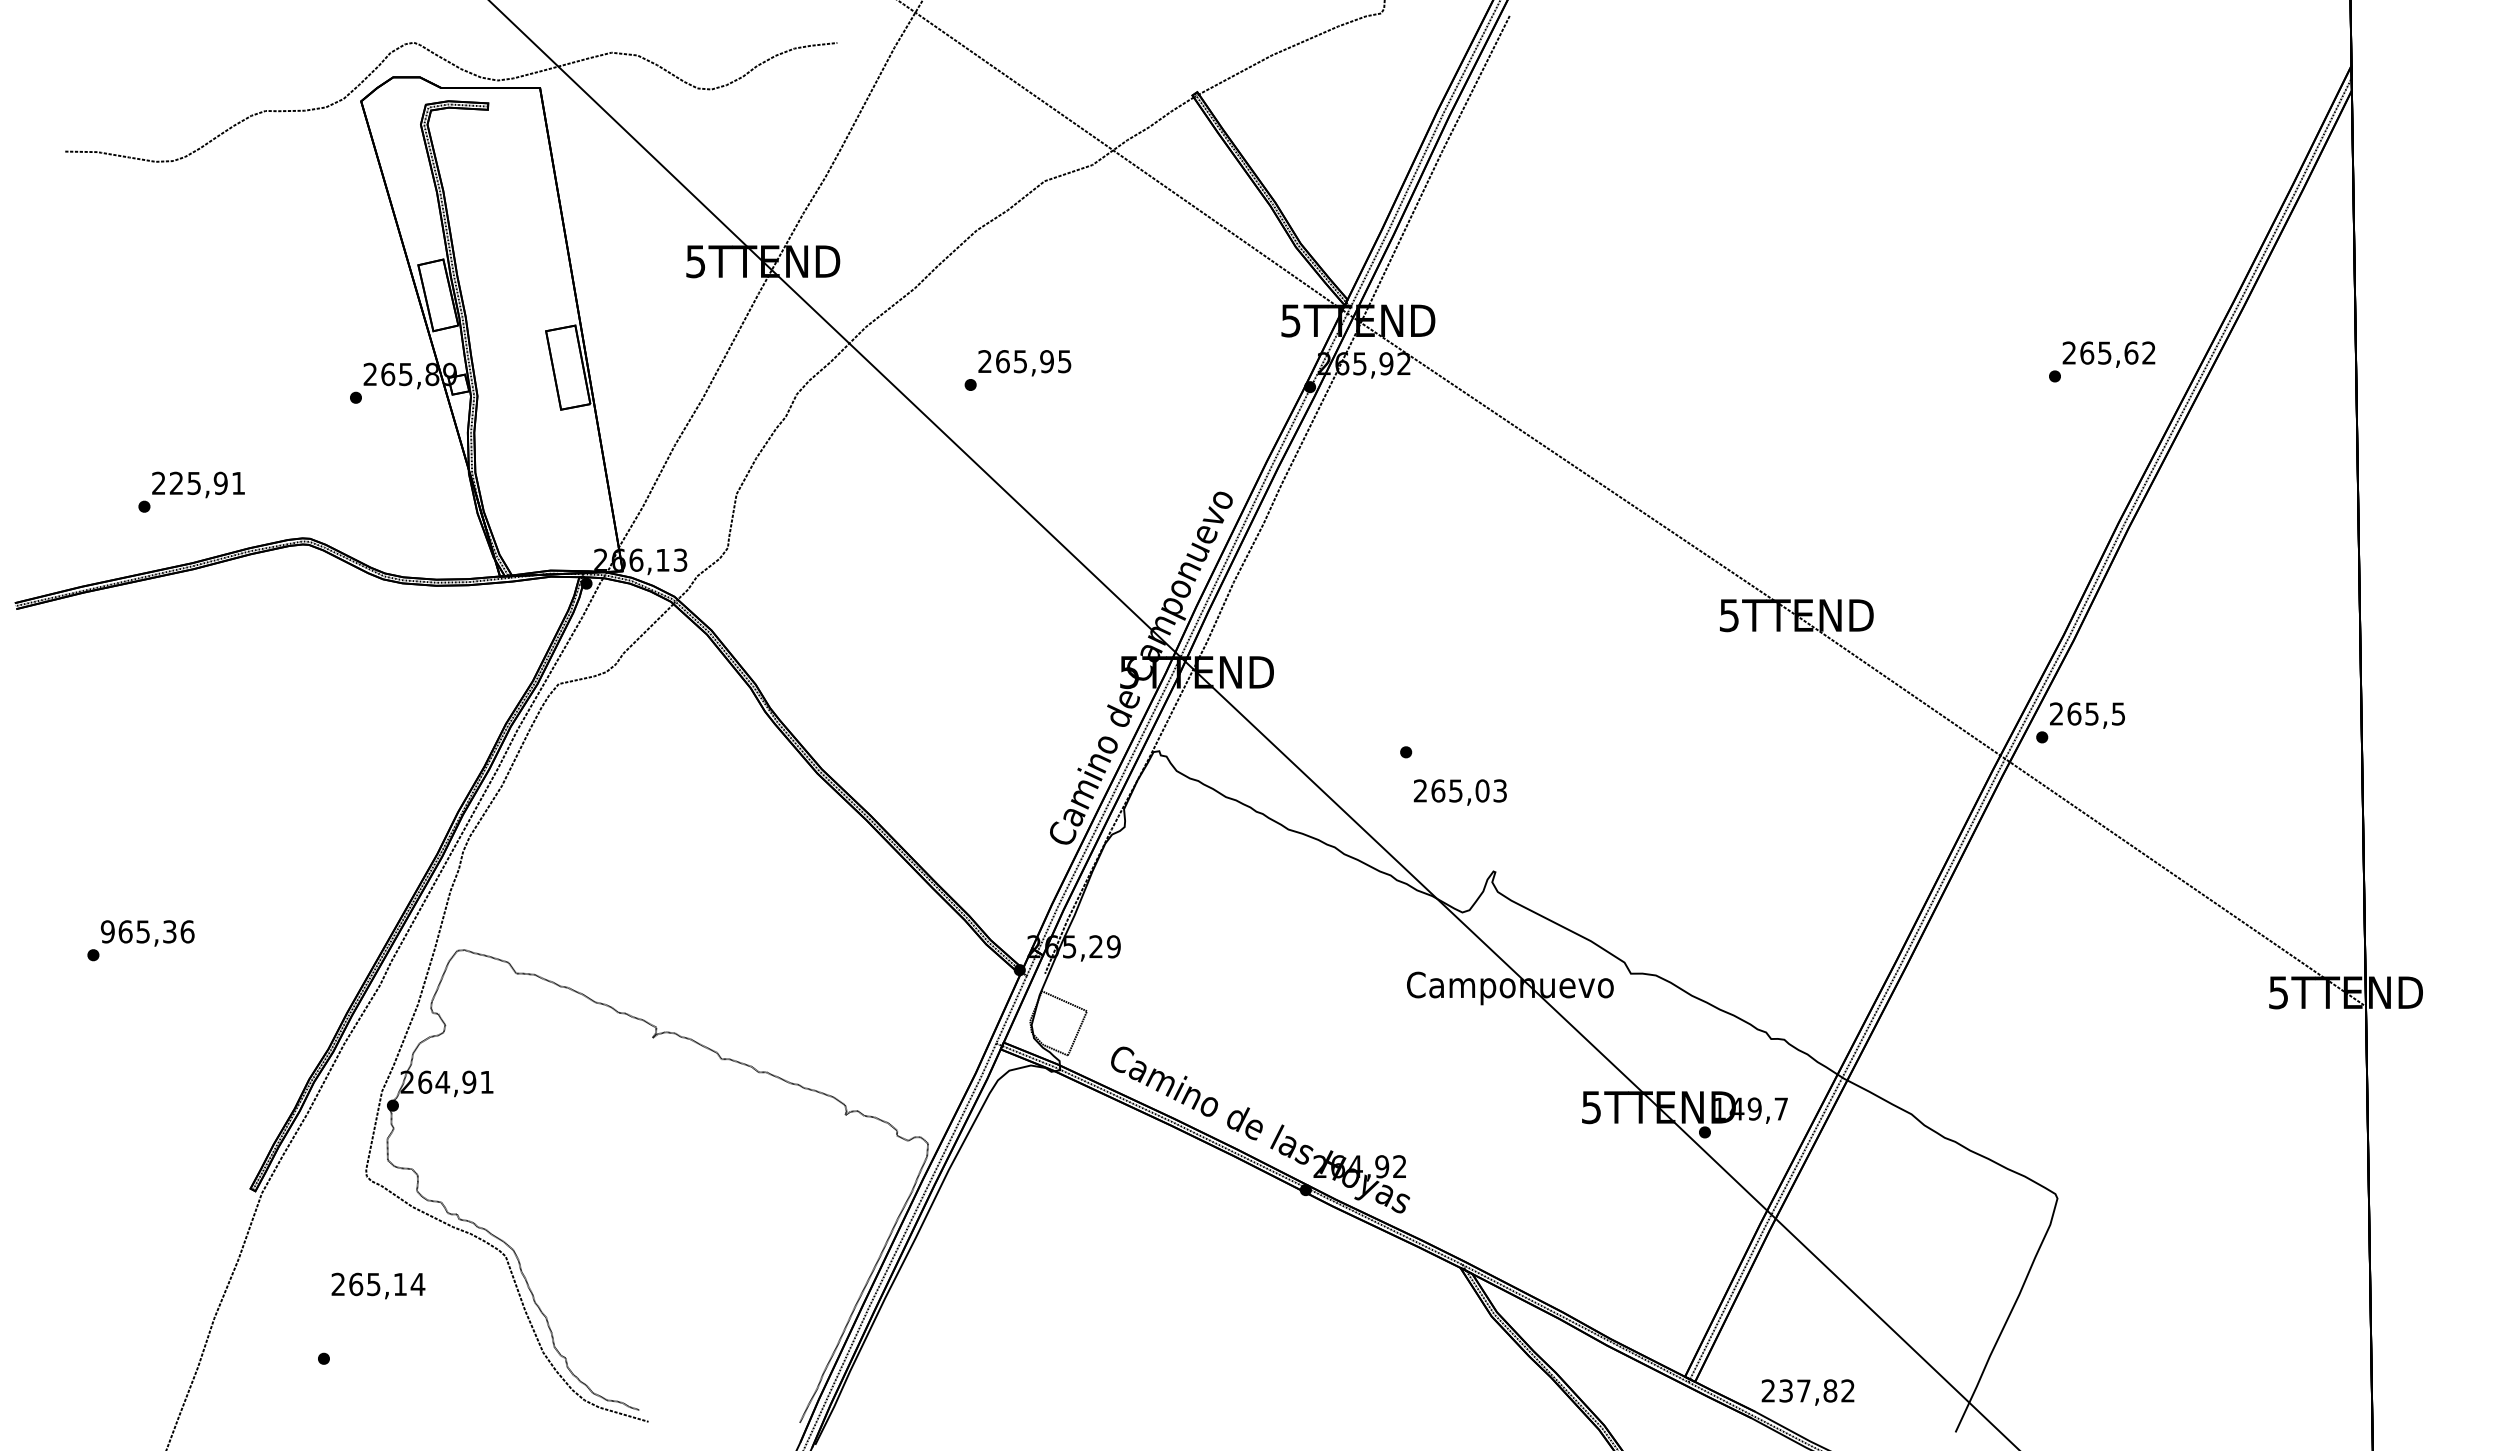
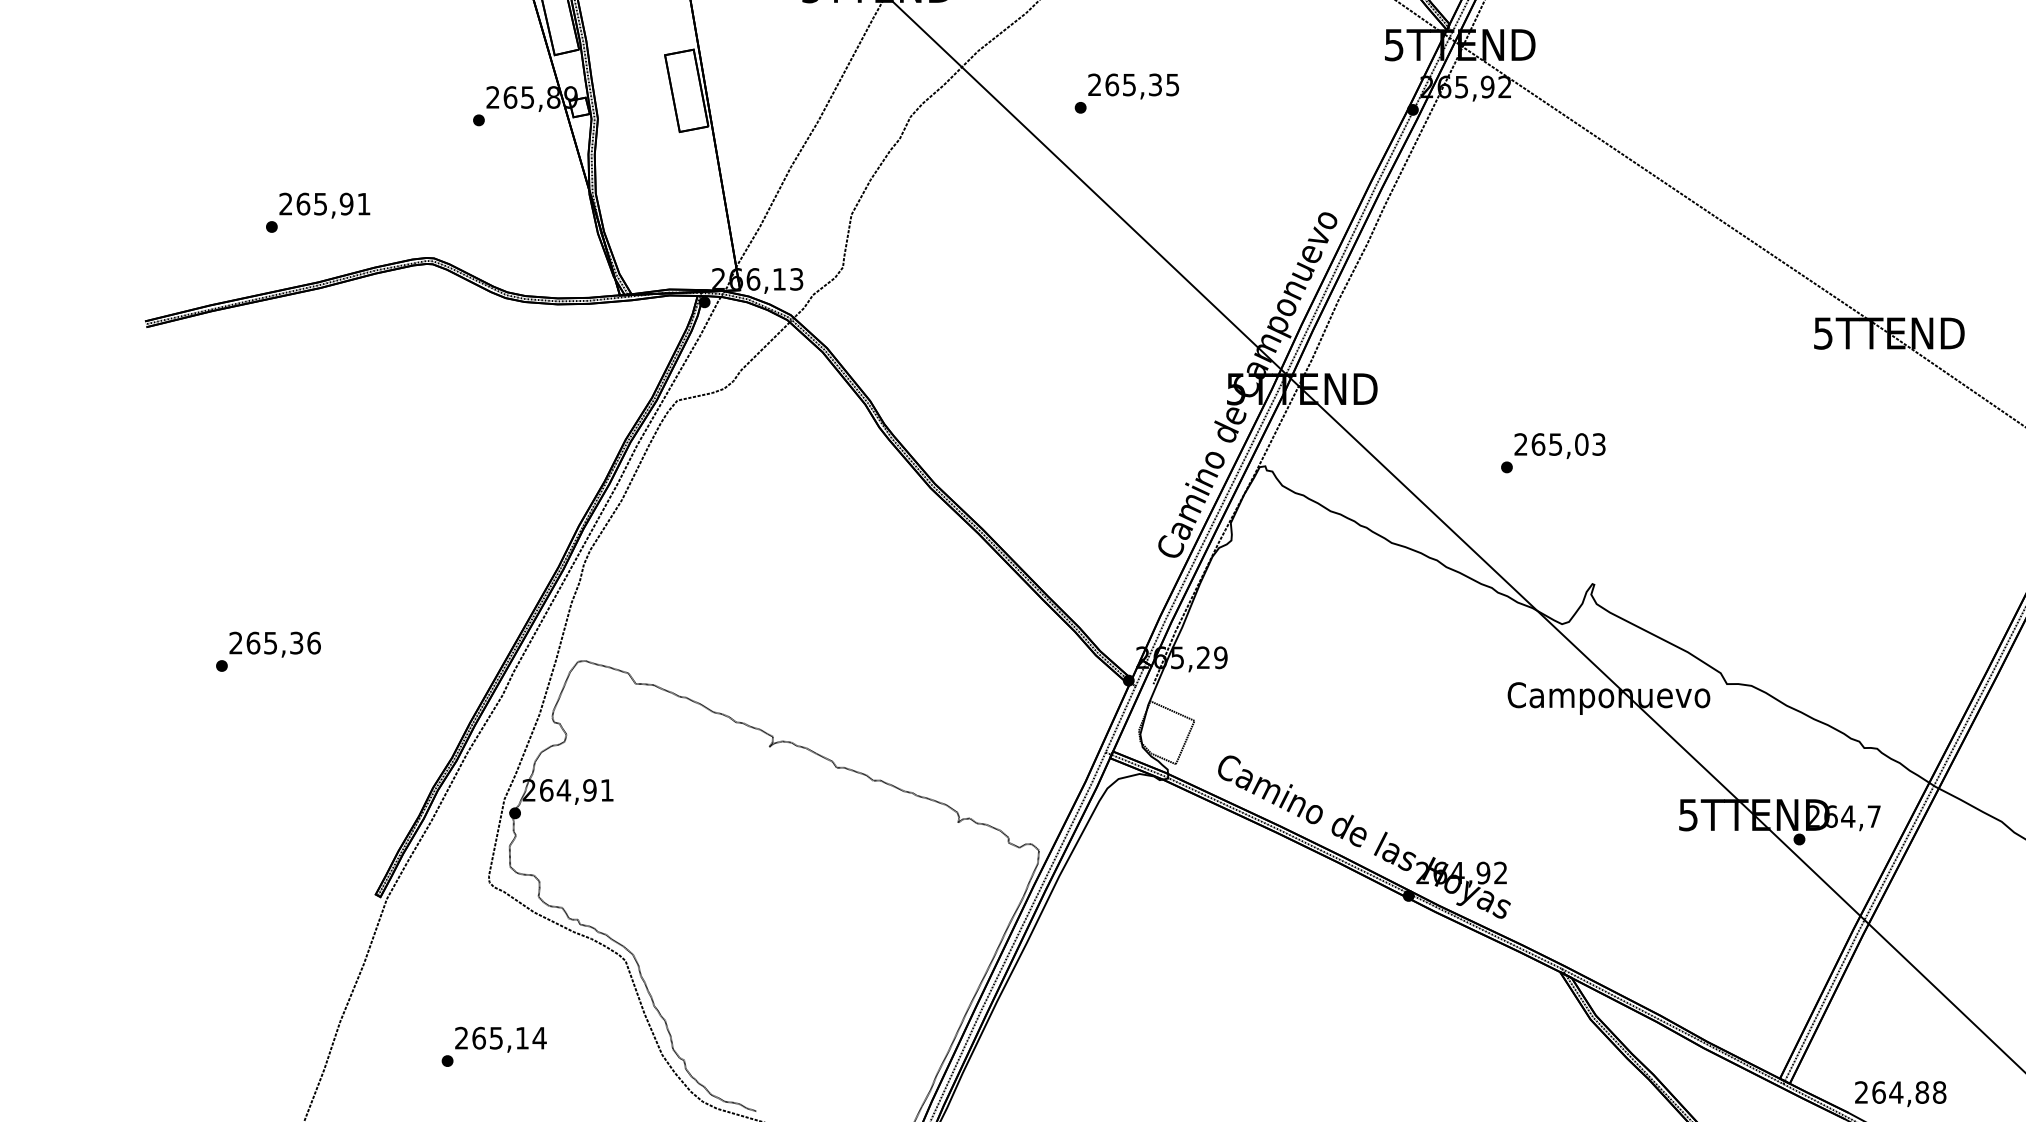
text: (1046, 361) -> (1154, 84), 265,95 -> 265,35
text: (176, 482) -> (303, 203), 225,91 -> 265,91
text: (1459, 792) -> (1559, 446), moved
text: (107, 931) -> (235, 642), 965,36 -> 265,36
text: (1738, 1108) -> (1832, 816), 149,7 -> 264,7
text: (378, 1285) -> (500, 1039), moved
text: (1817, 1390) -> (1909, 1092), 237,82 -> 264,88

